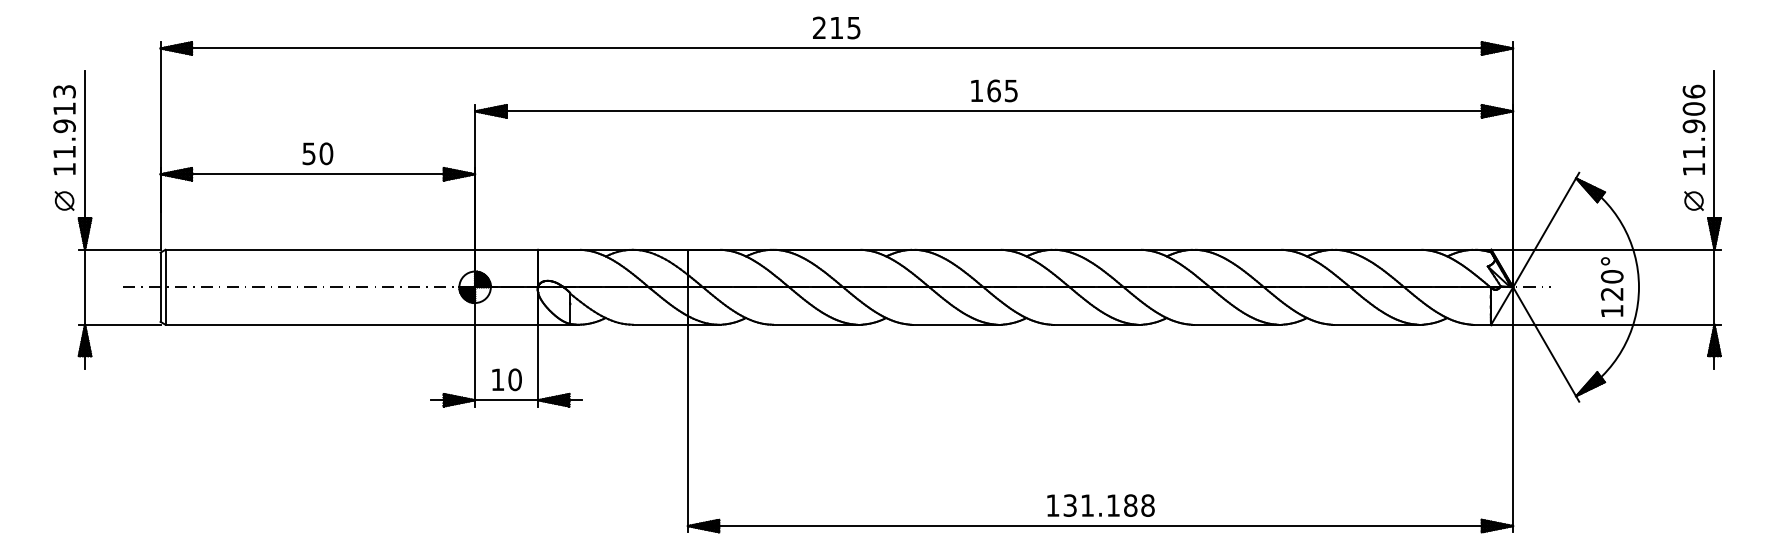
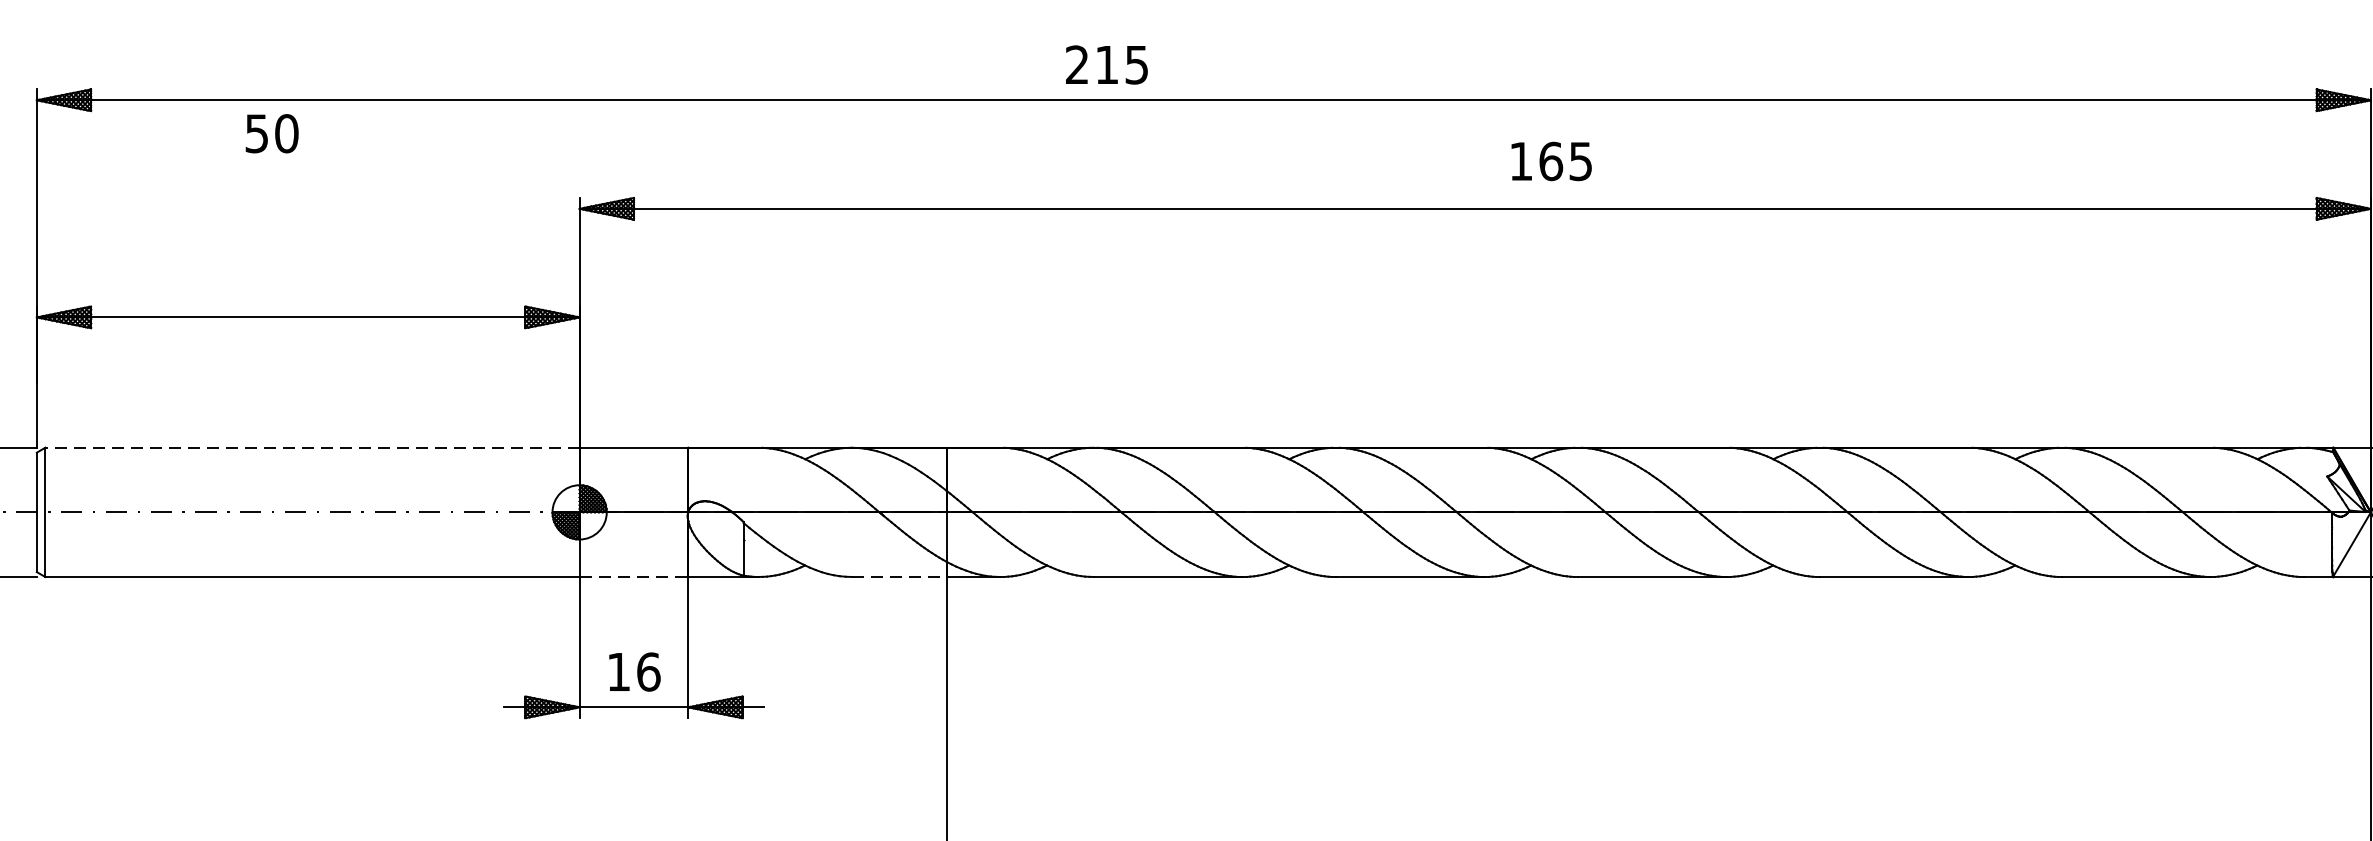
text: (836, 27) -> (1106, 64), moved
text: (994, 90) -> (1551, 160), moved
text: (317, 153) -> (271, 133), moved
line: (320, 249) -> (312, 447), solid -> dashed
line: (507, 324) -> (635, 576), solid -> dashed
line: (660, 324) -> (899, 576), solid -> dashed
text: (515, 379) -> (649, 671), 10 -> 16

